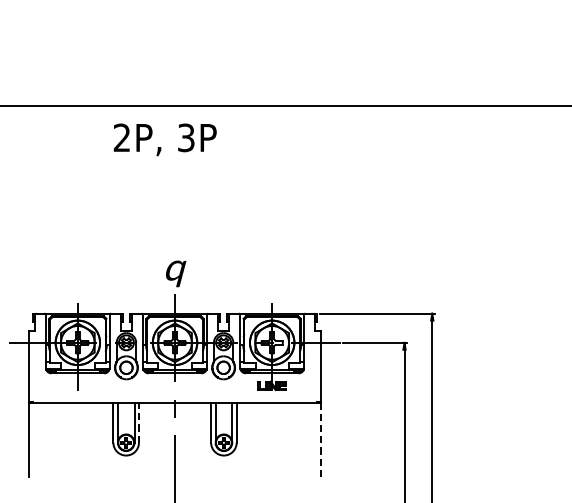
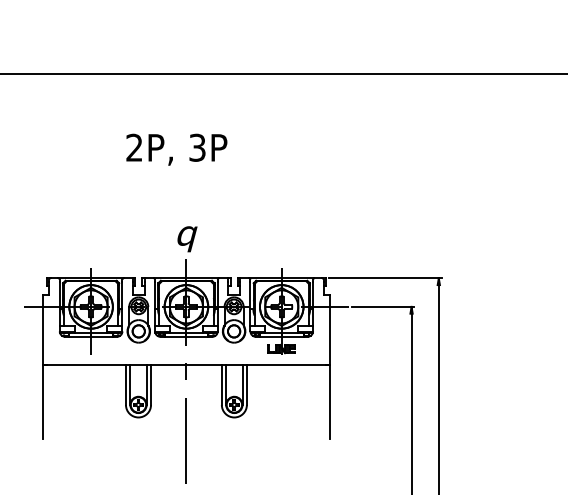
text: (164, 139) -> (176, 149), moved
line: (139, 422) -> (151, 385), dashed -> solid
line: (320, 440) -> (329, 402), dashed -> solid

